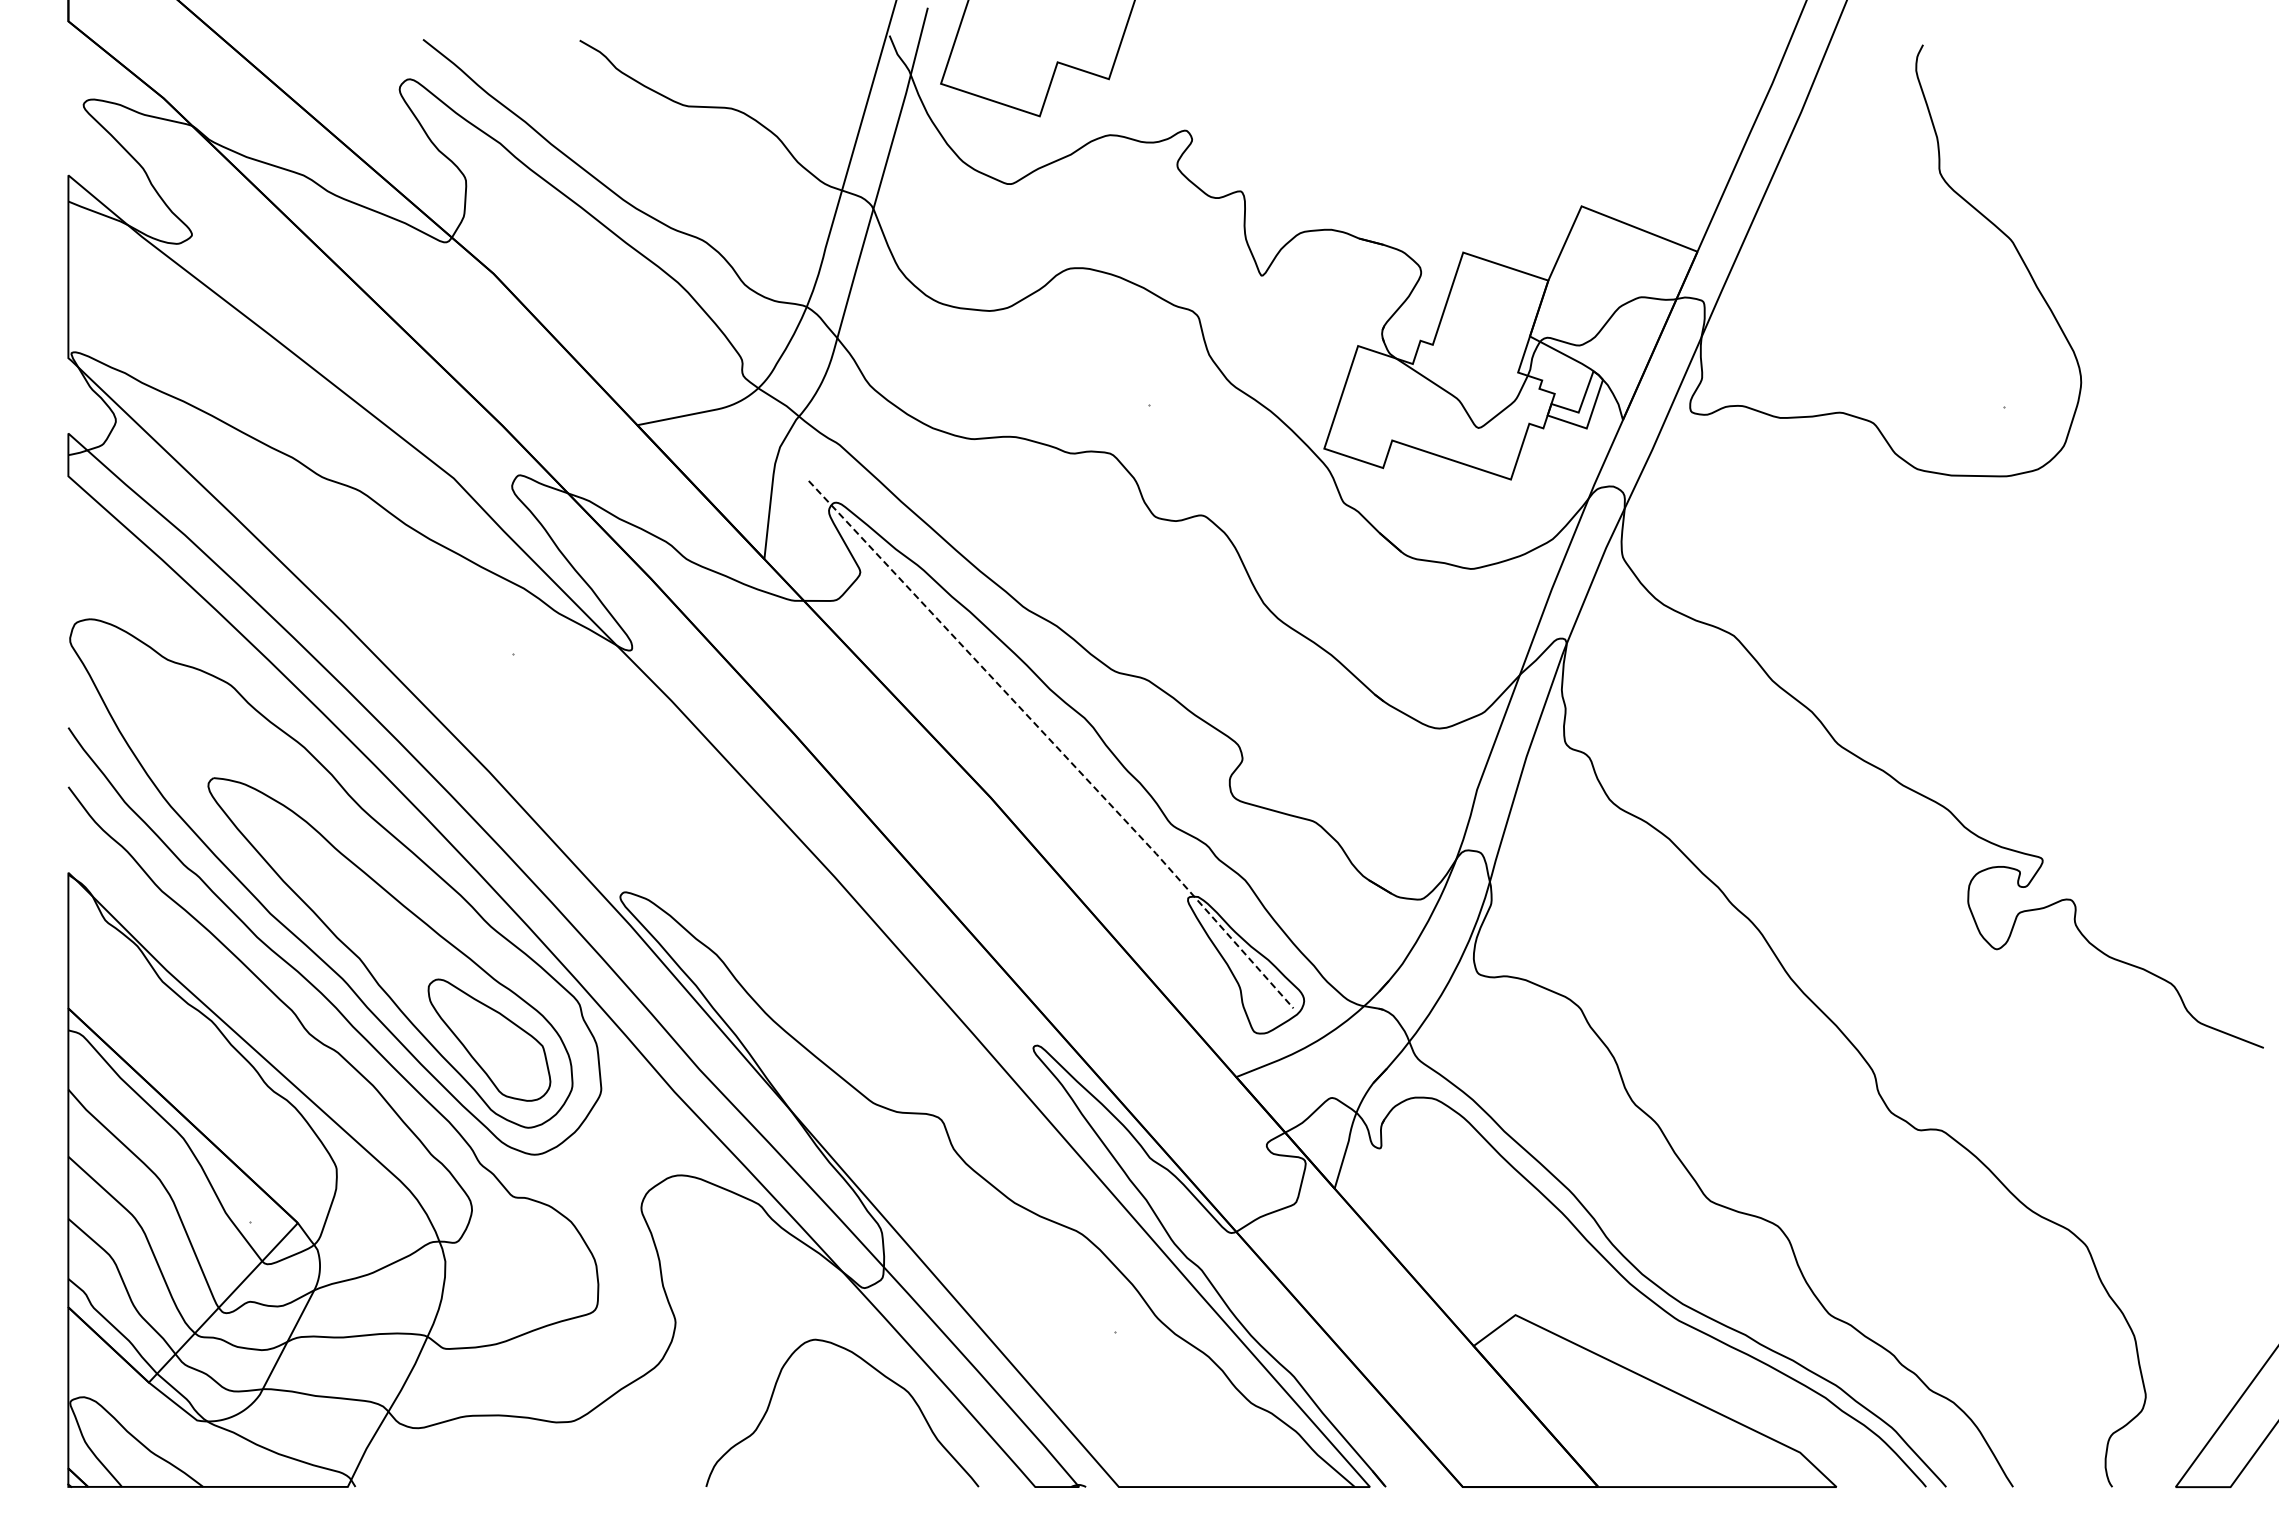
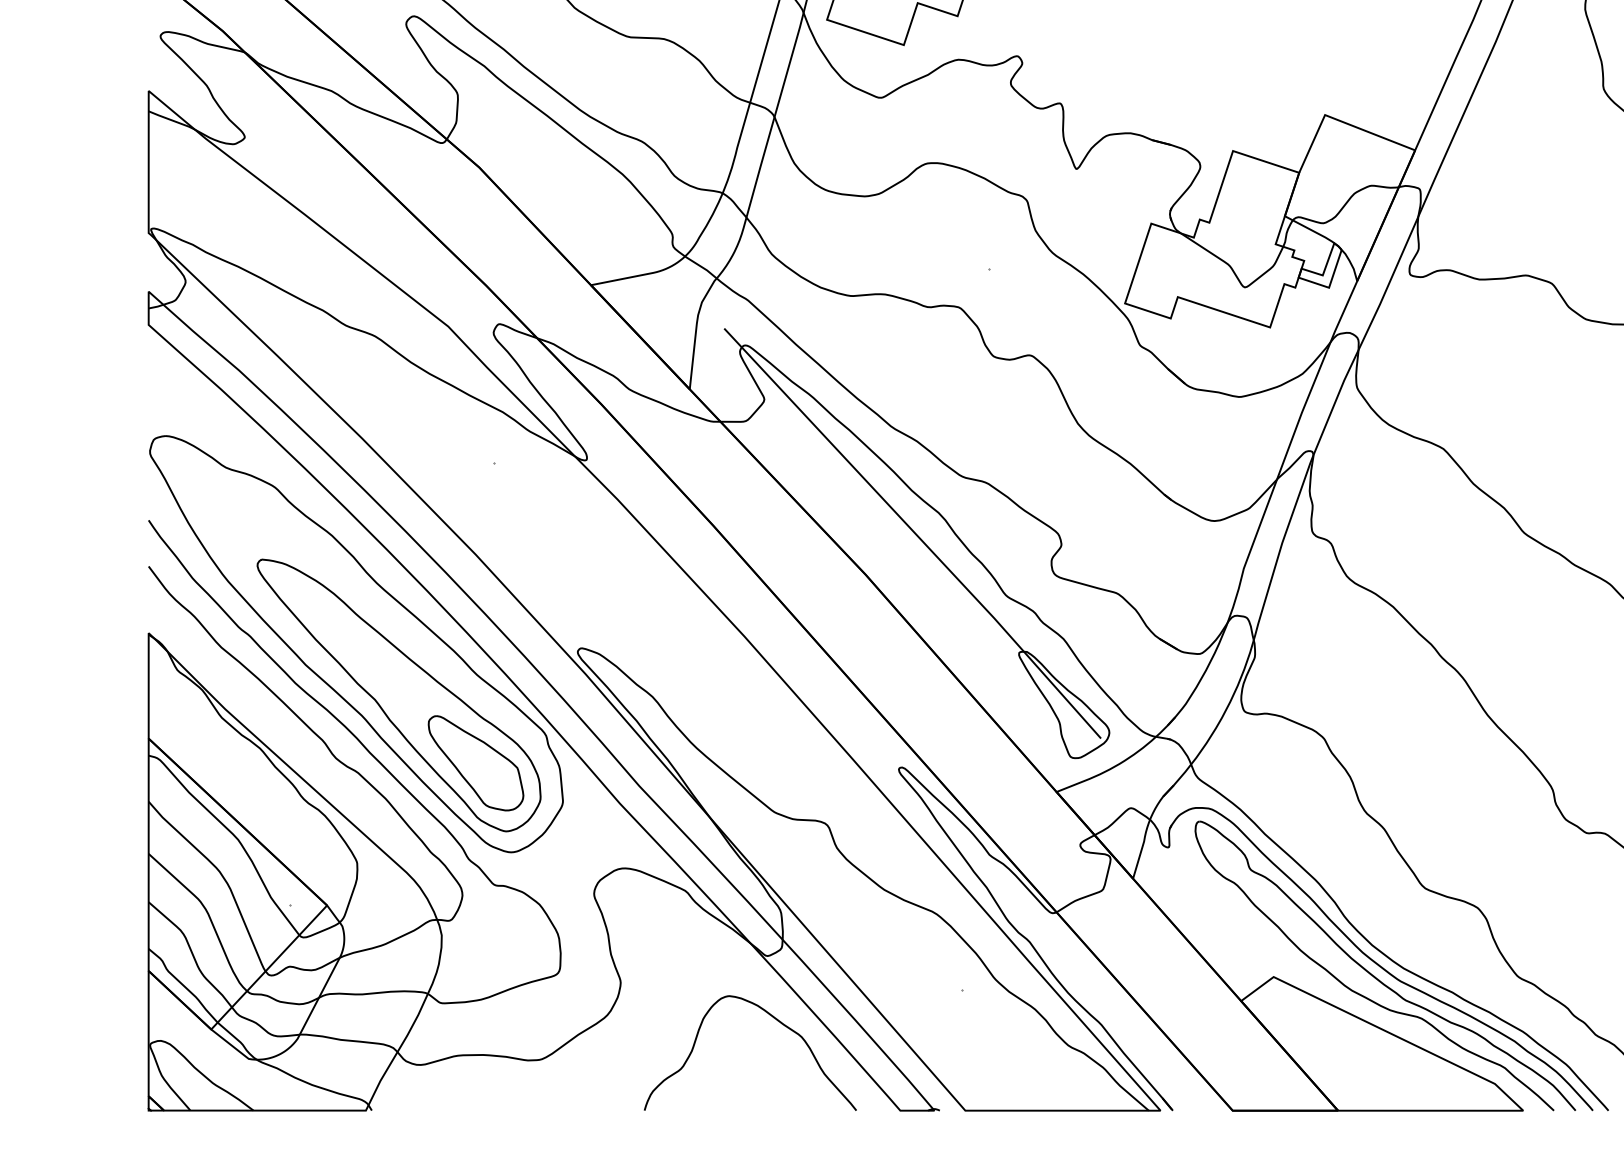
line: (1053, 743) -> (914, 532), dashed -> solid
part: (1647, 1315) -> (1376, 977), added

